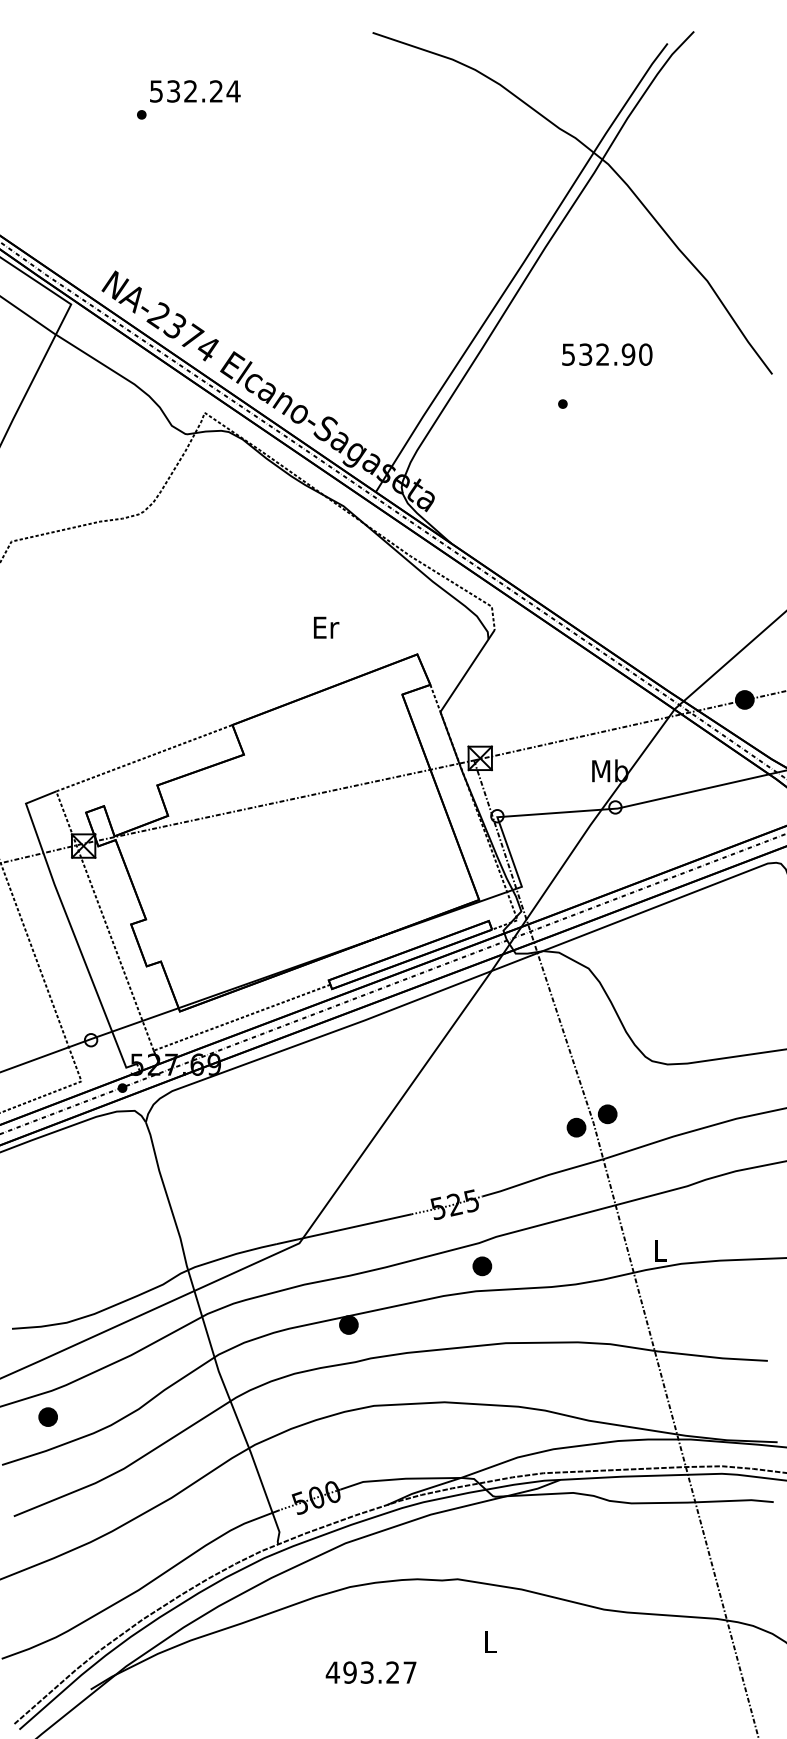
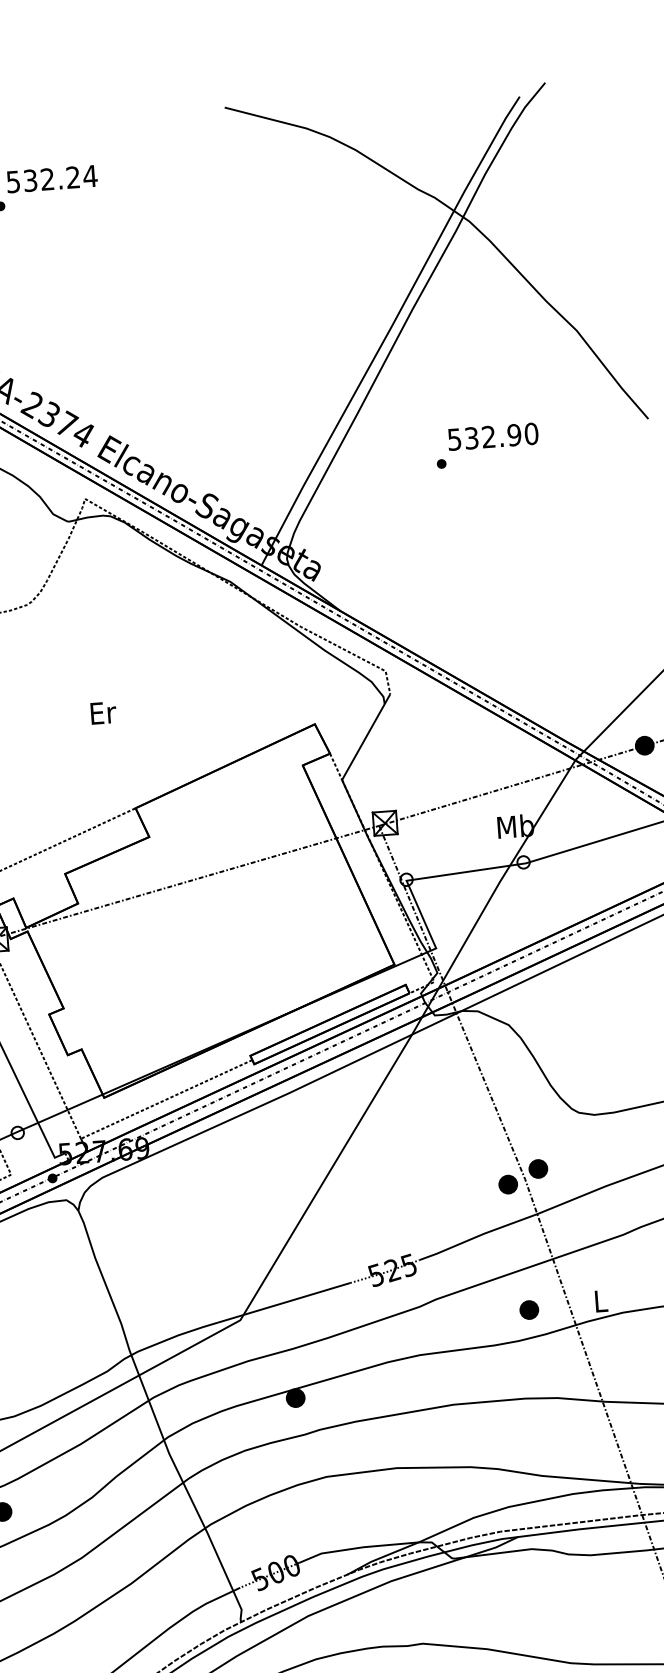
text: (607, 354) -> (493, 436), moved
text: (326, 627) -> (103, 712), moved
part: (482, 1266) -> (529, 1310), moved

